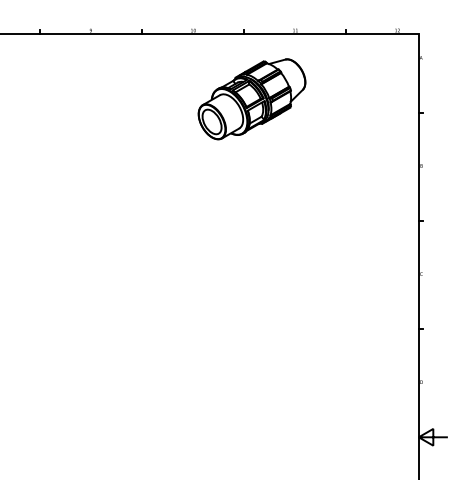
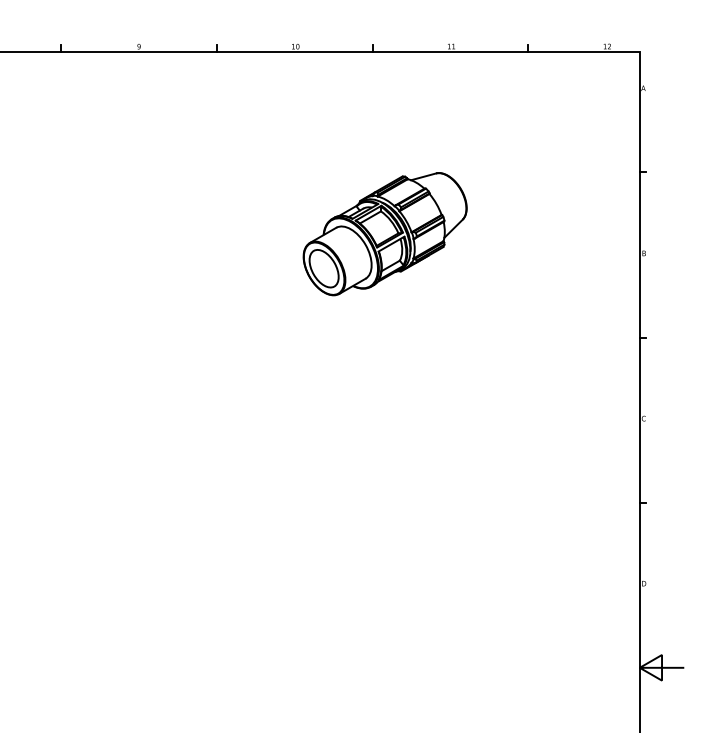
part: (251, 99) -> (384, 234), moved

